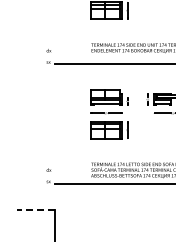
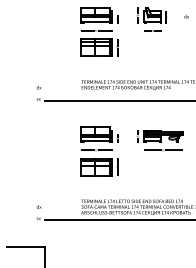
line: (36, 210) -> (26, 247), dashed -> solid

